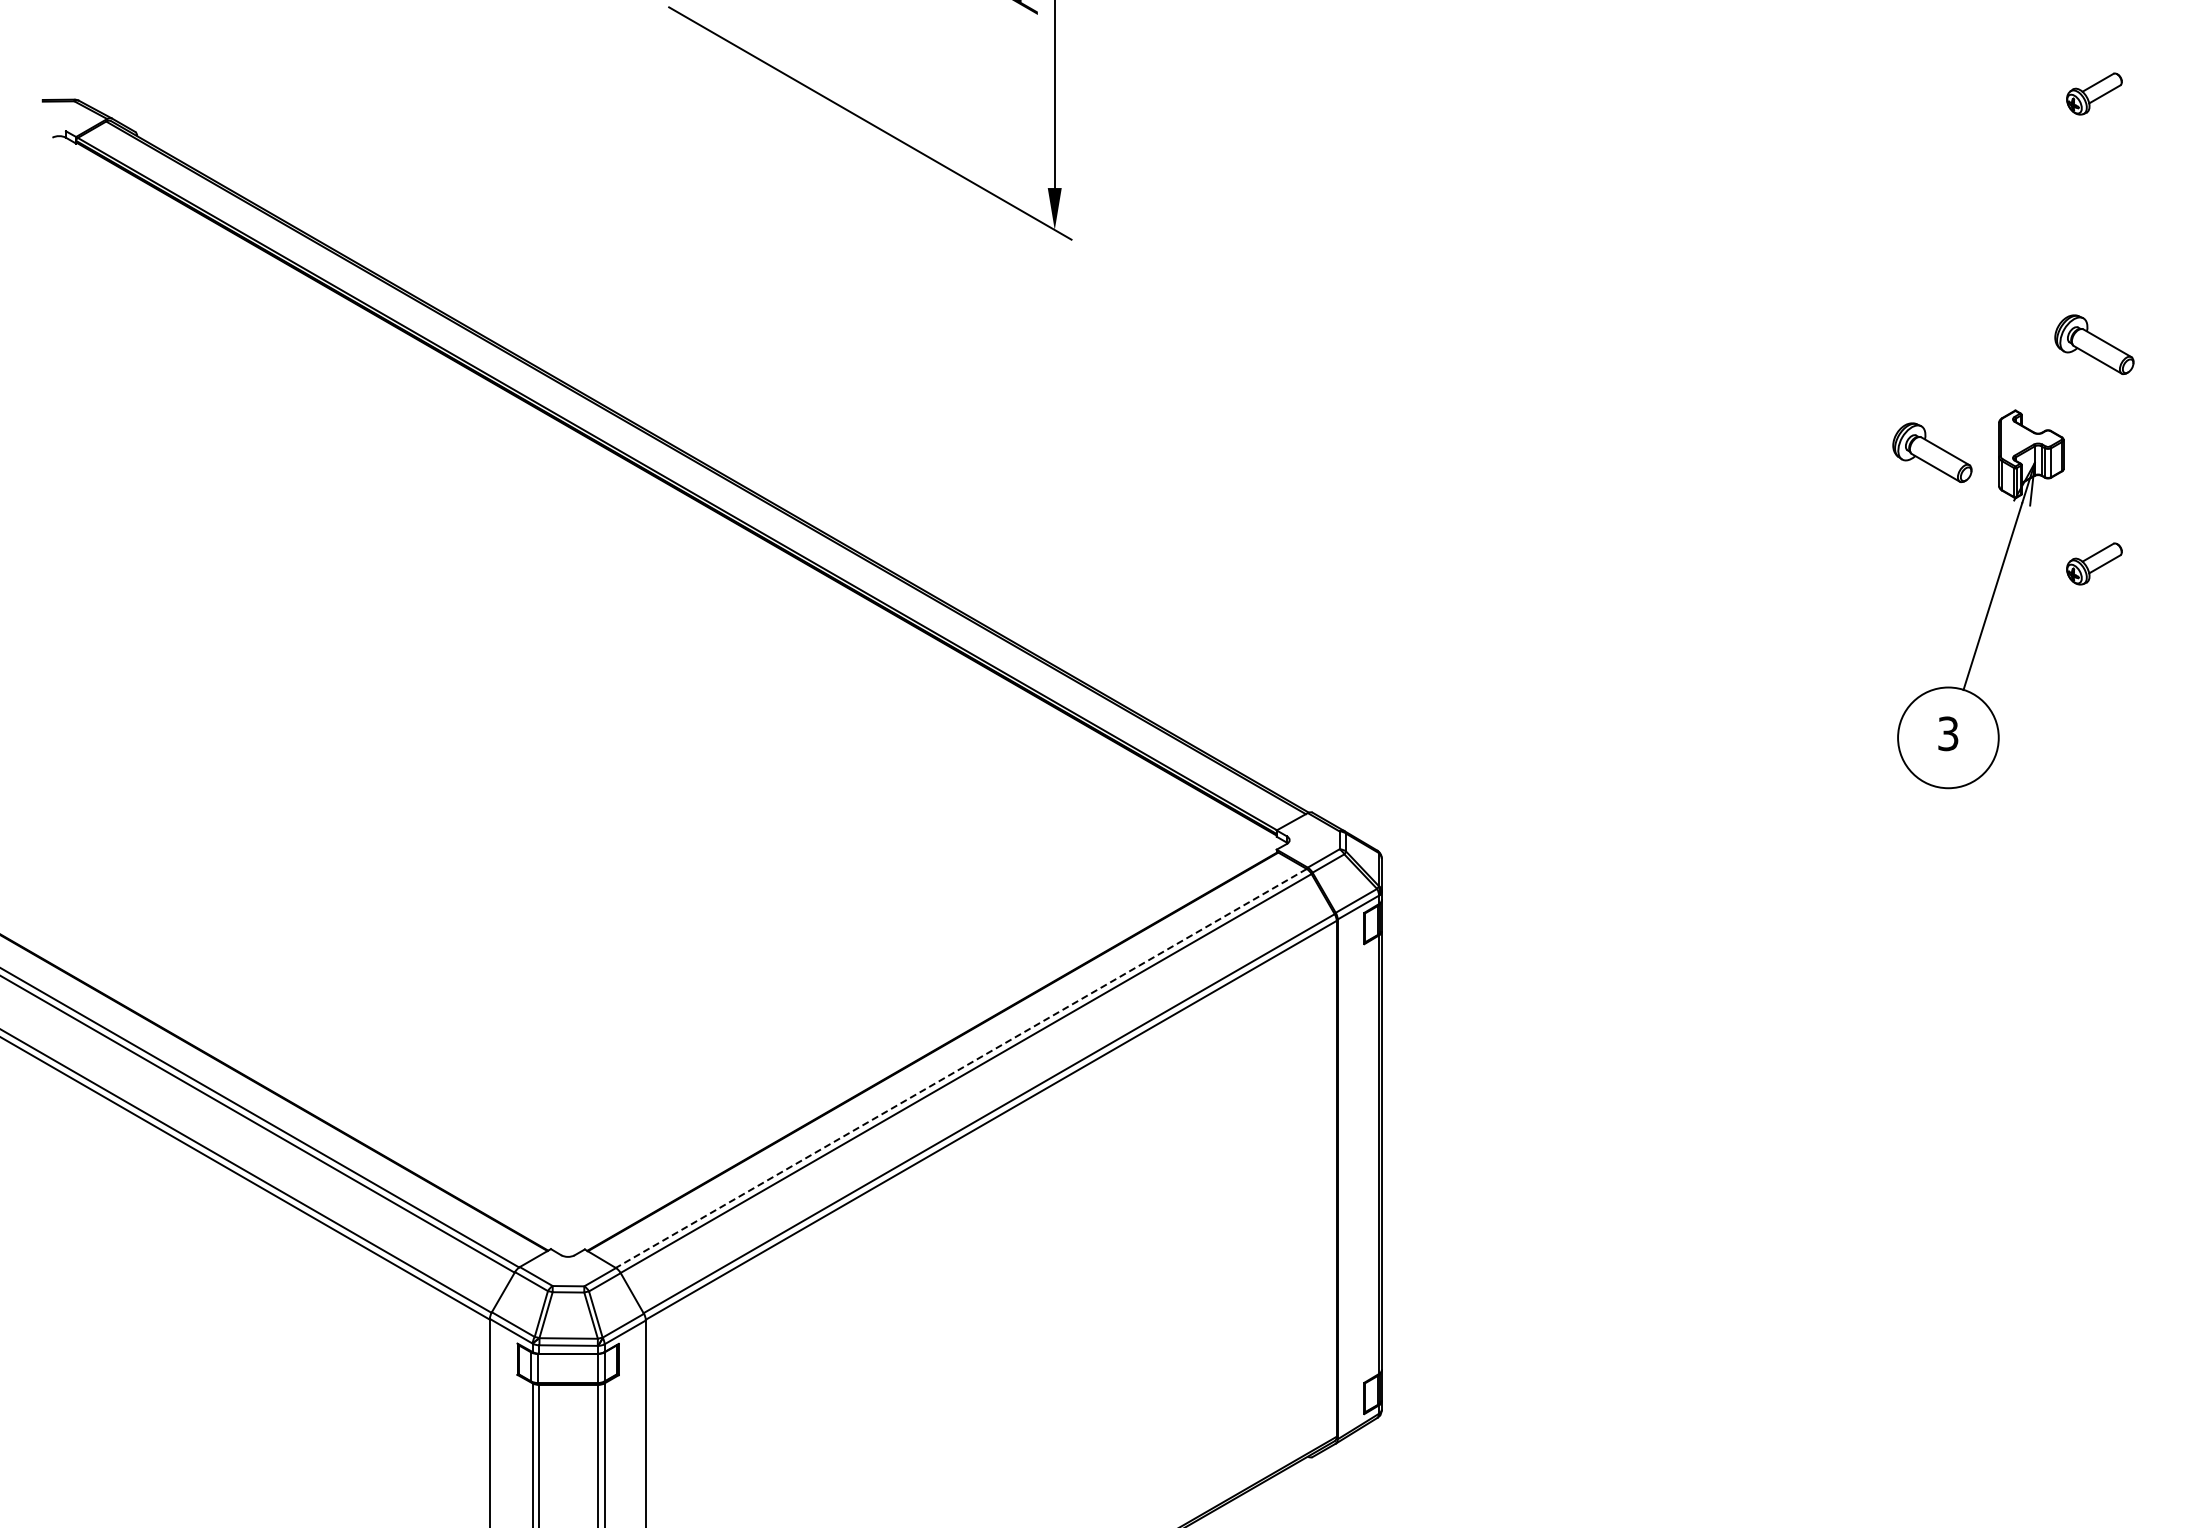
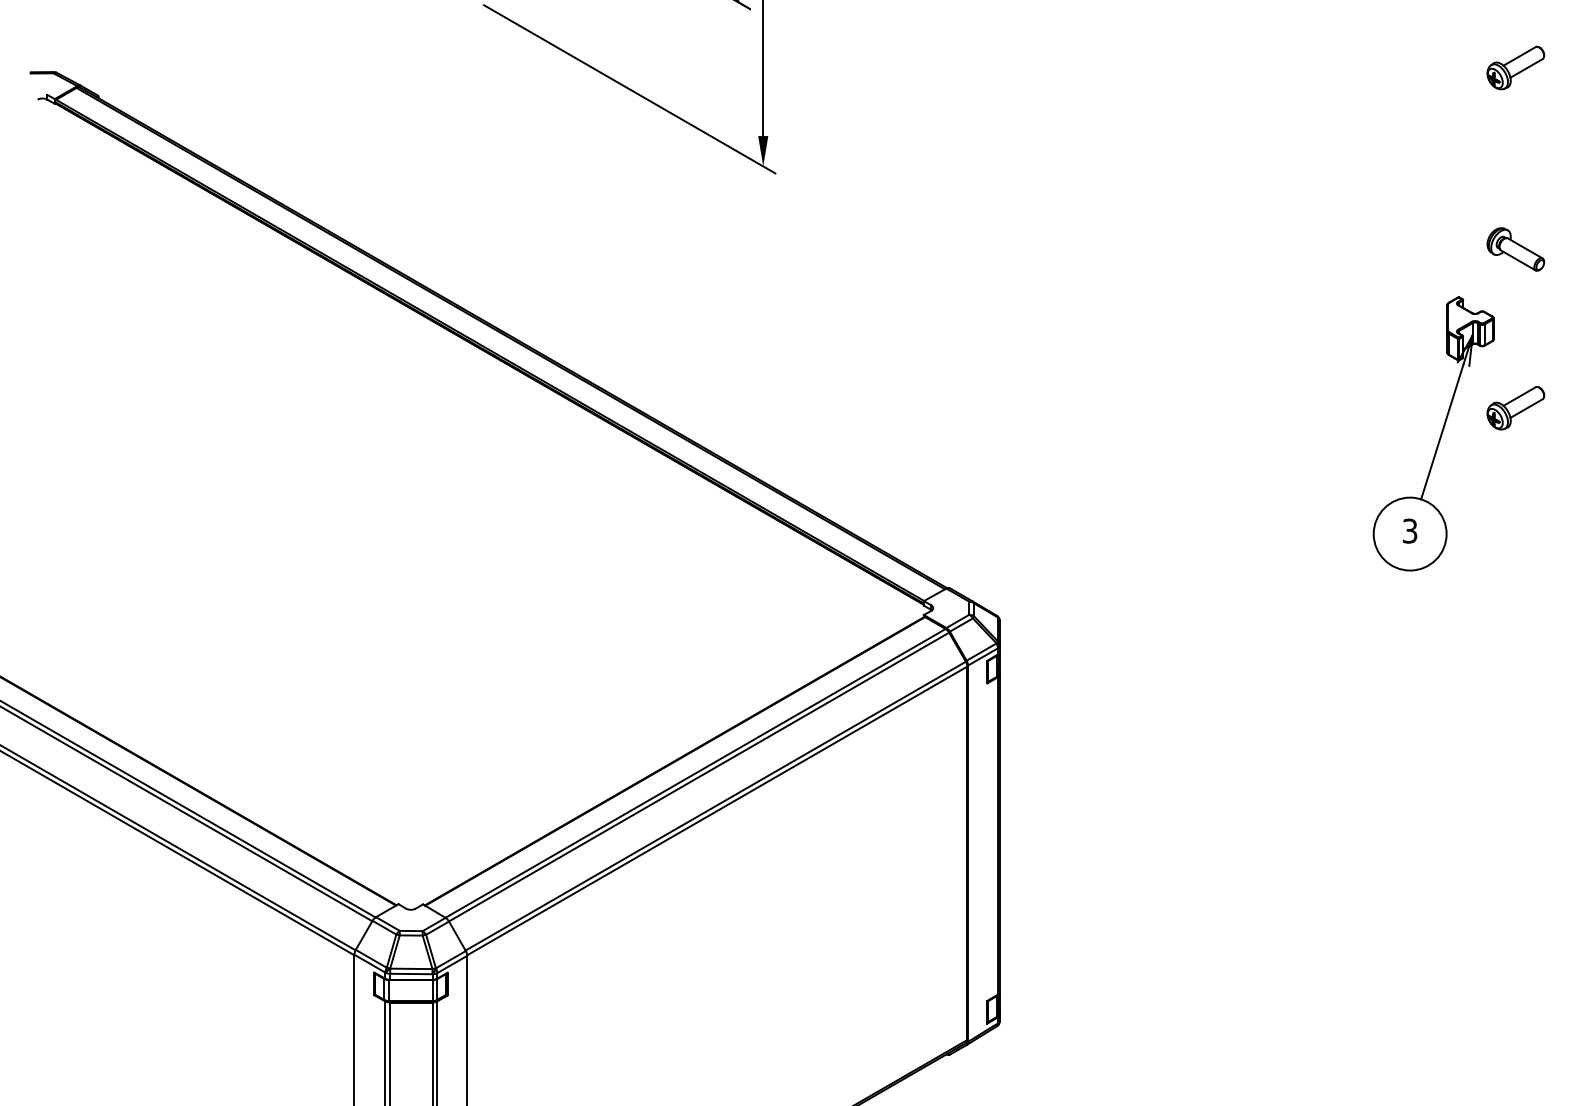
part: (2094, 93) -> (1515, 67), size x1.43
part: (1932, 452) -> (1398, 327), removed
part: (2094, 563) -> (1515, 407), size x1.43
line: (961, 1068) -> (695, 773), dashed -> solid

